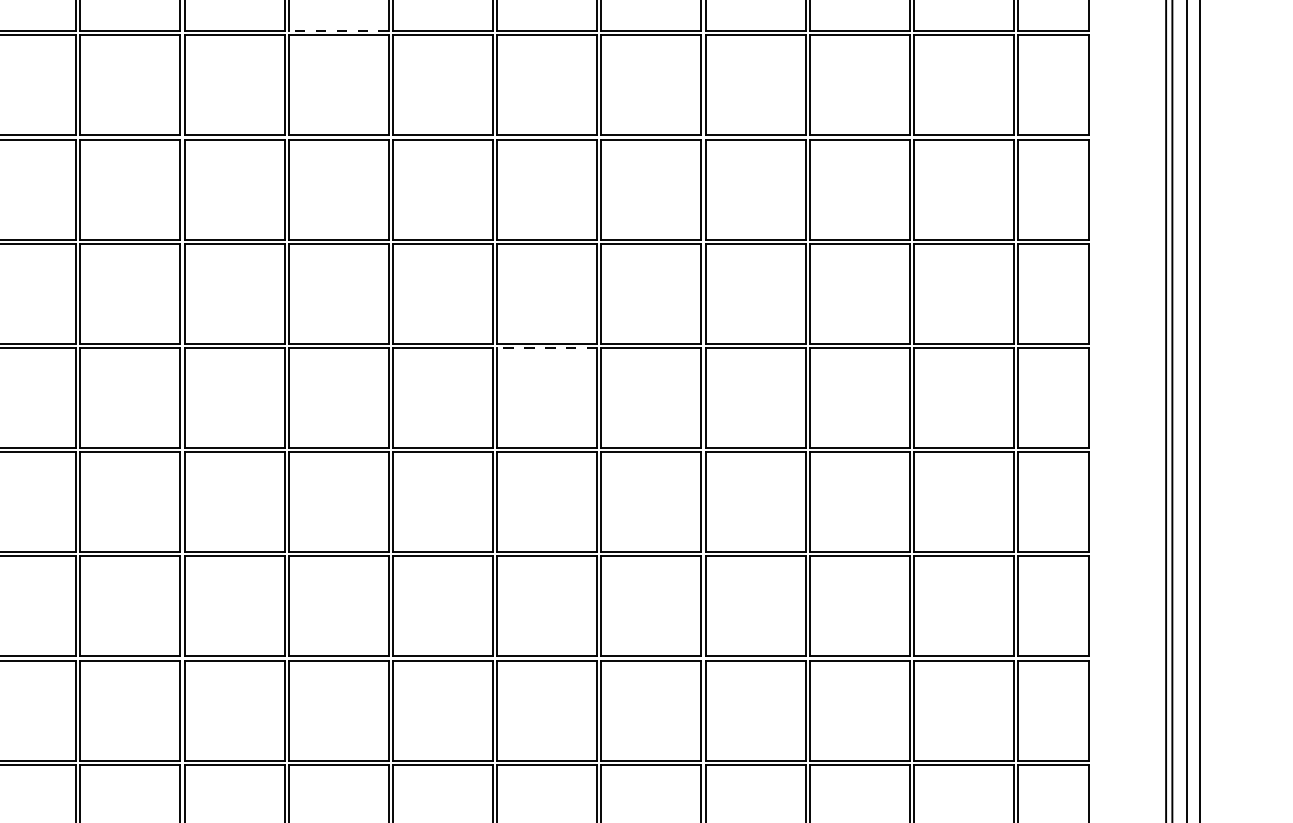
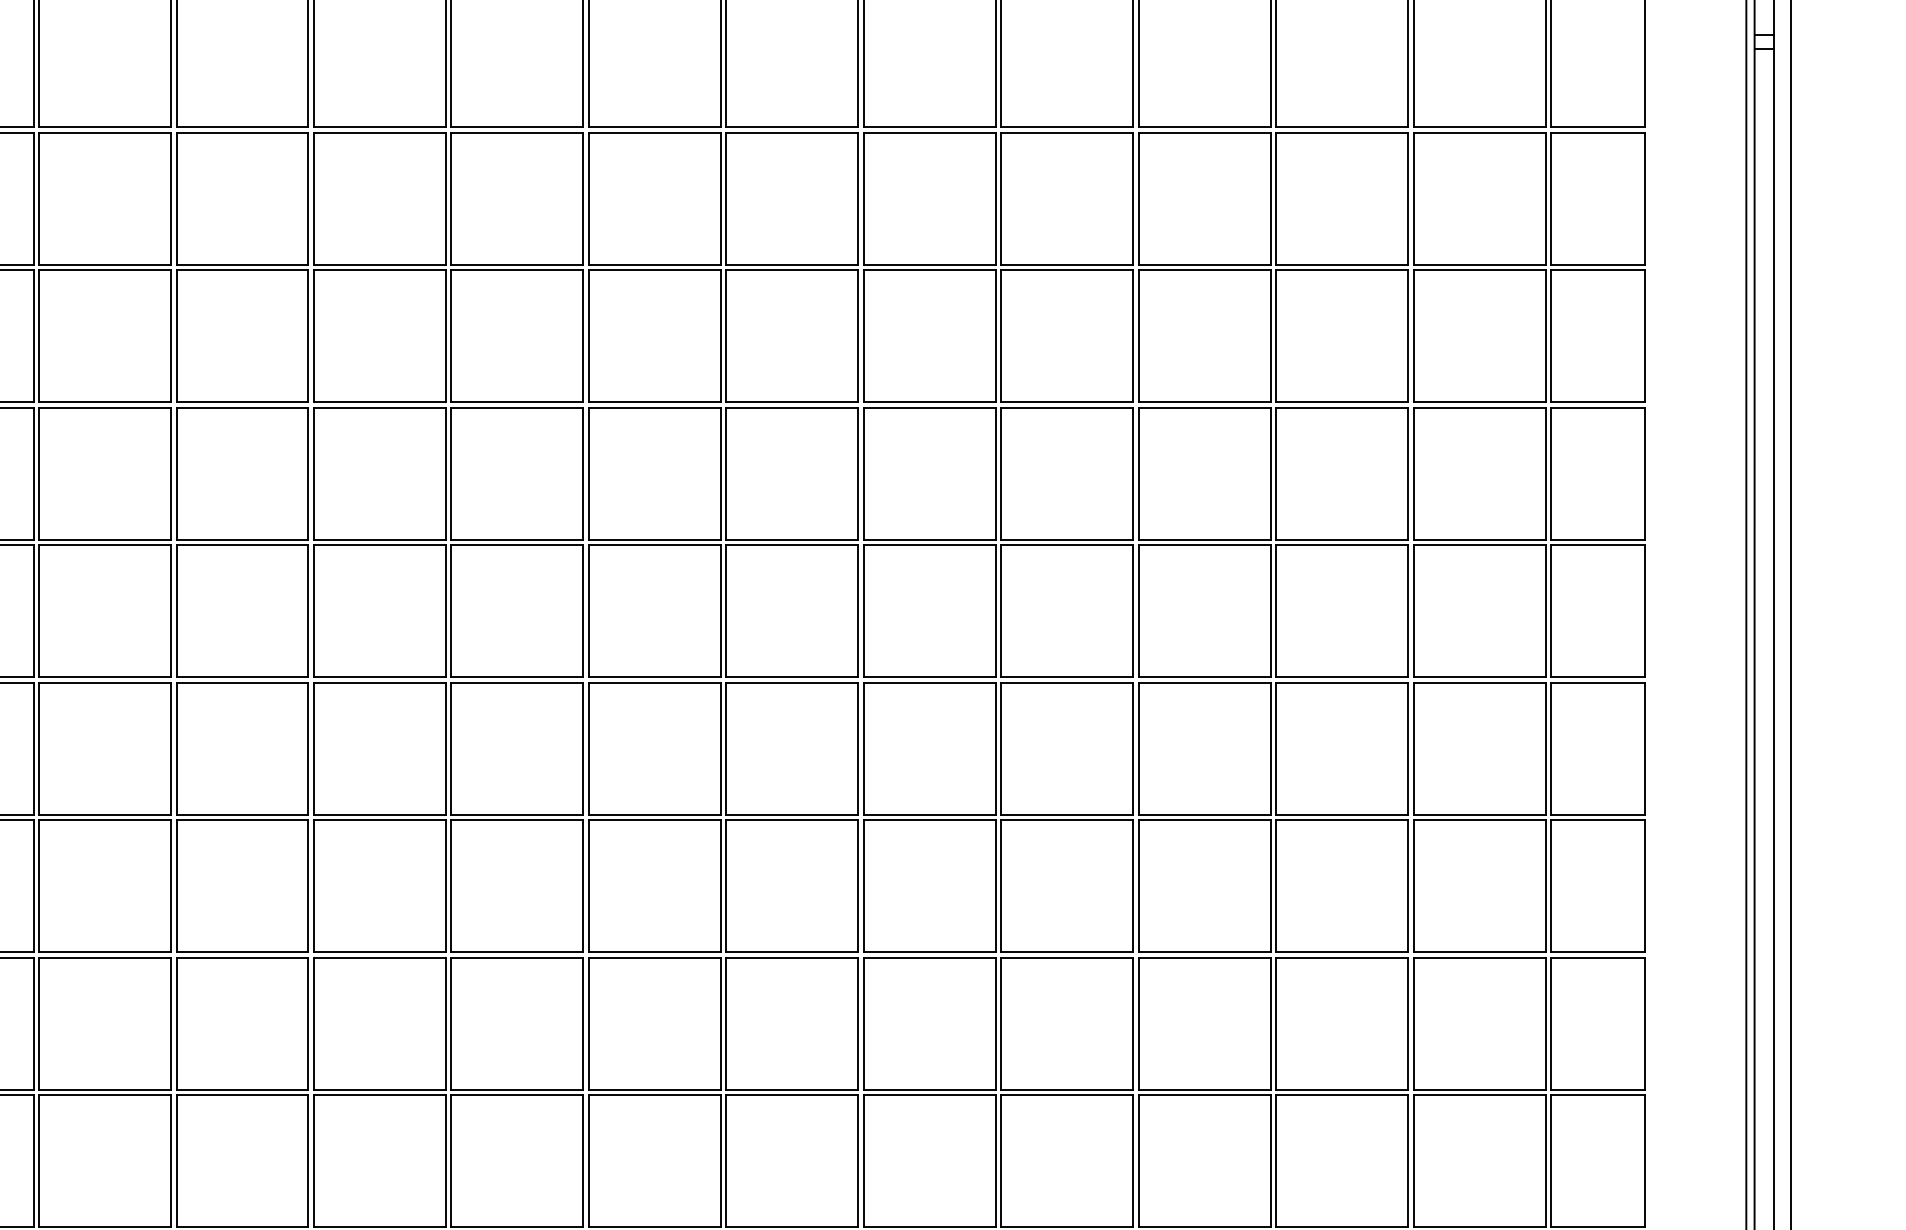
line: (338, 31) -> (654, 127), dashed -> solid
line: (546, 348) -> (929, 545), dashed -> solid

